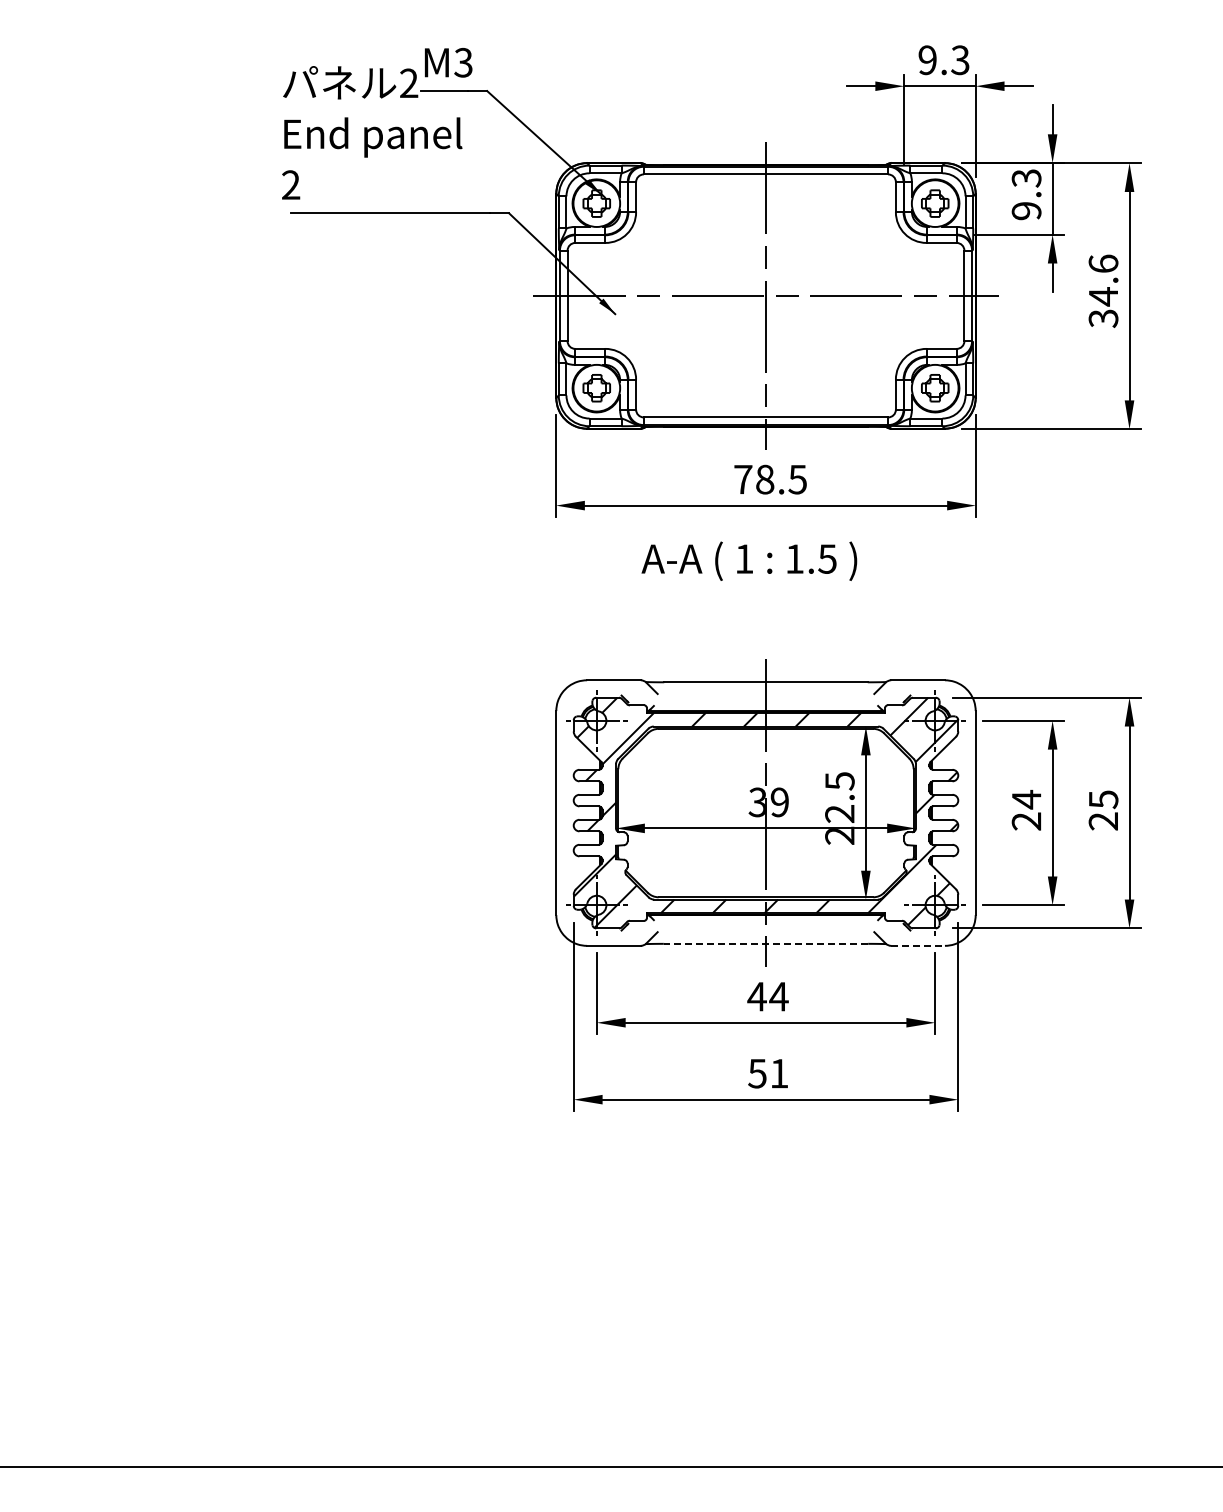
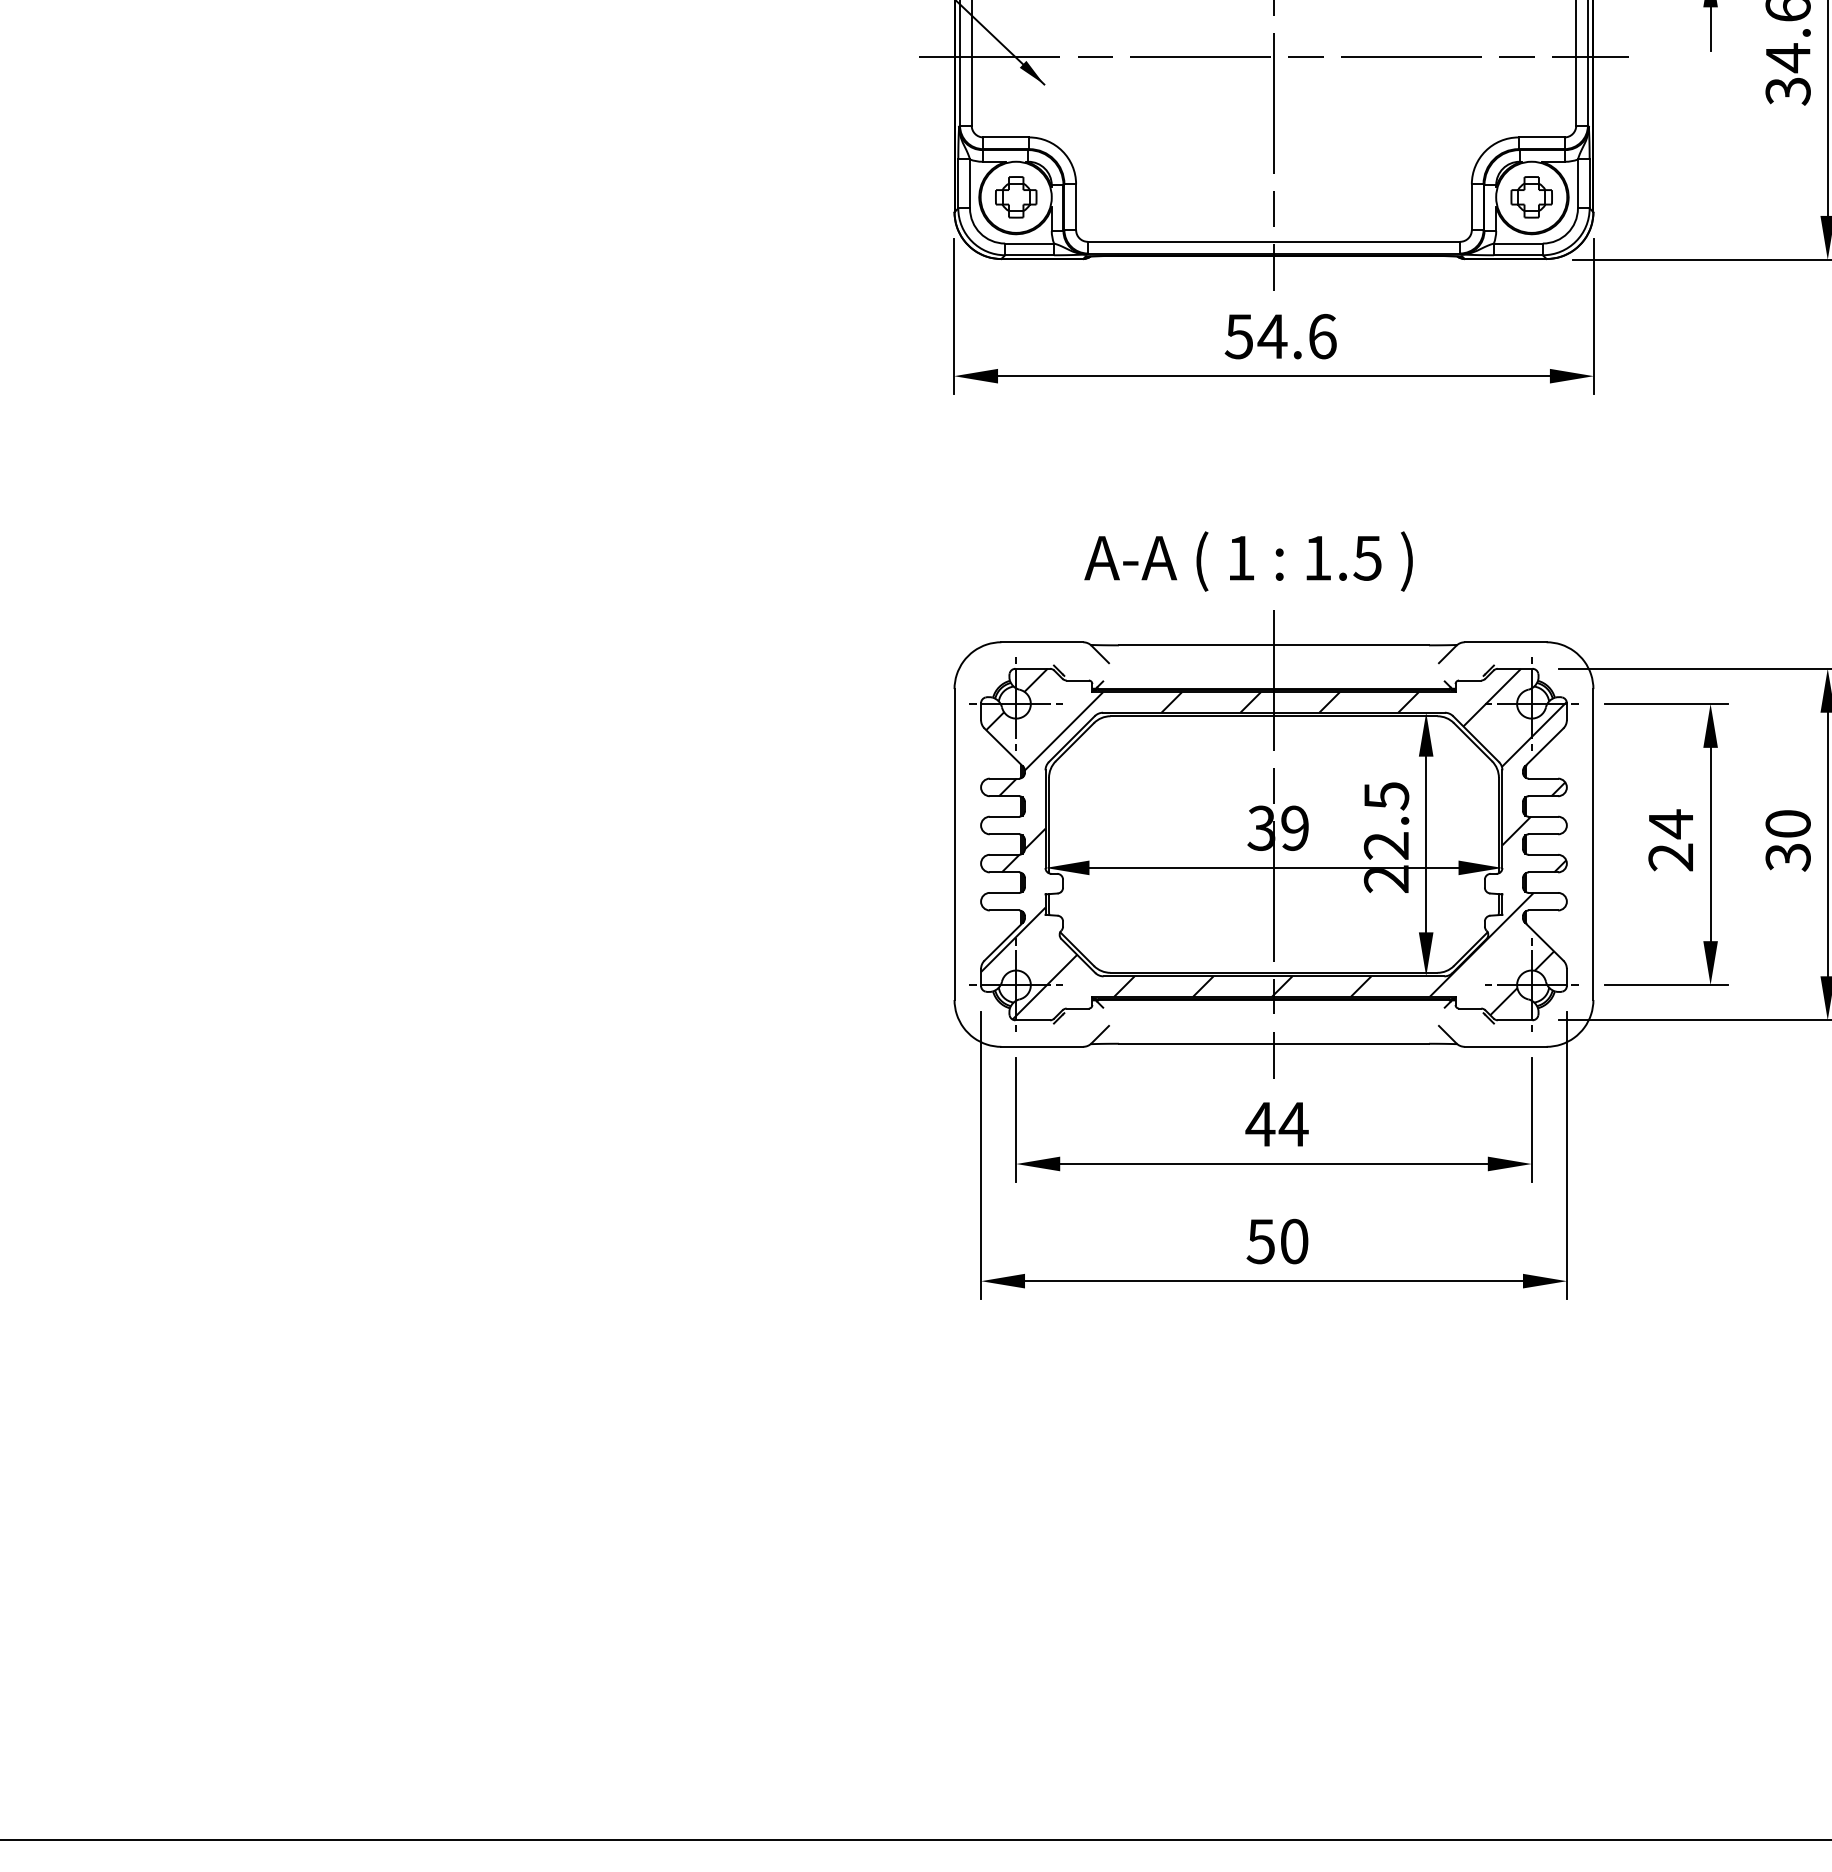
text: (770, 479) -> (1280, 336), 78.5 -> 54.6
text: (749, 560) -> (1248, 560), moved
text: (1103, 810) -> (1788, 840), 25 -> 30
line: (766, 943) -> (1274, 1043), dashed -> solid
line: (918, 945) -> (1506, 1046), dashed -> solid
text: (779, 1073) -> (1294, 1241), 51 -> 50

